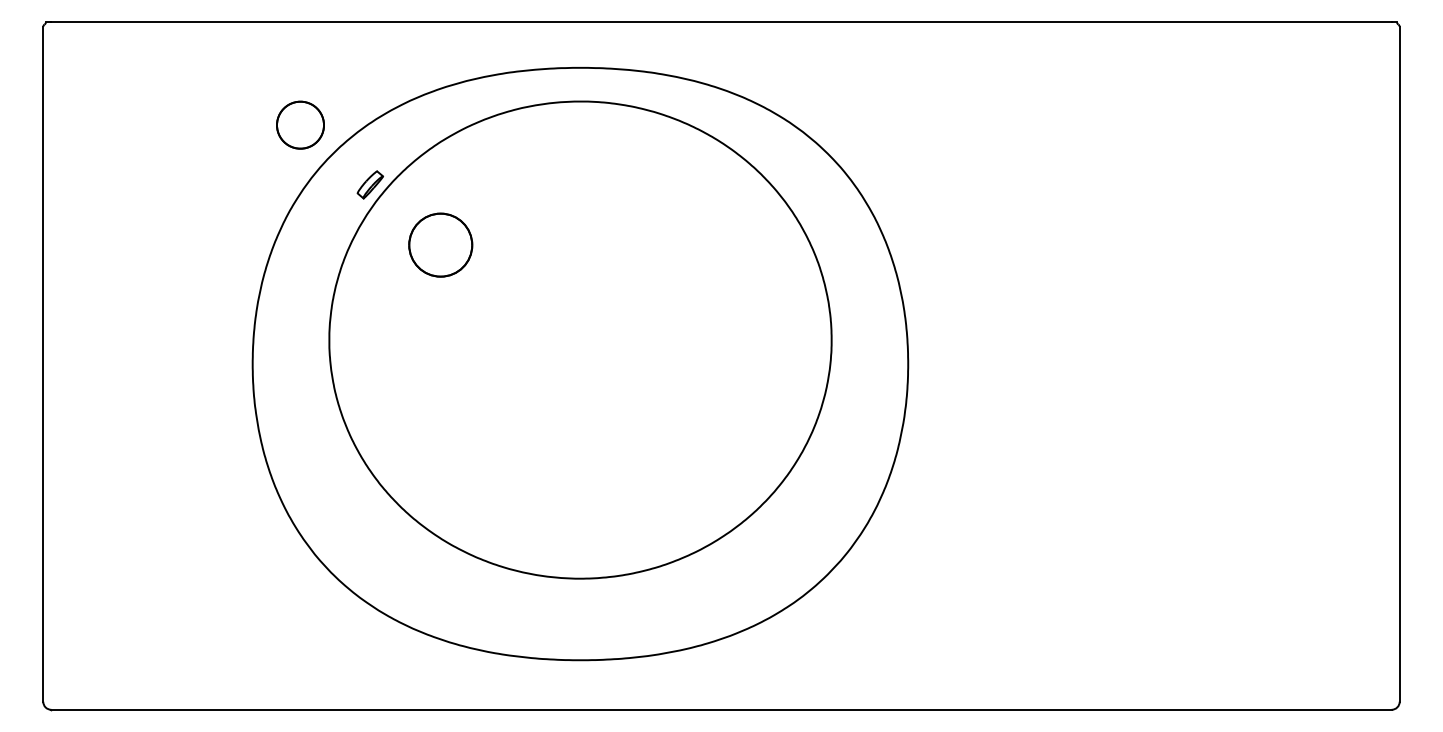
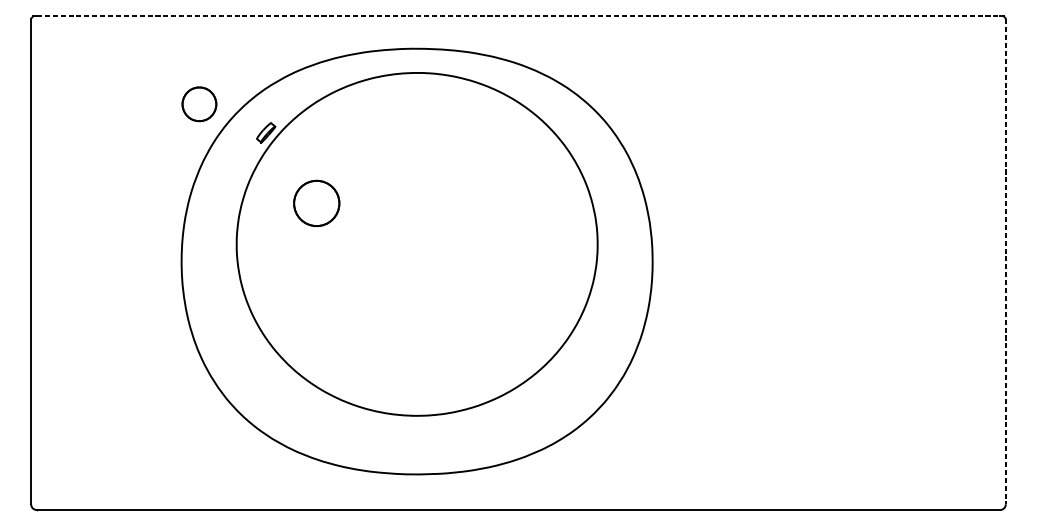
line: (721, 22) -> (518, 16), solid -> dashed
part: (300, 124) -> (199, 103), moved
part: (440, 244) -> (316, 202), moved
line: (1399, 364) -> (1005, 261), solid -> dashed

